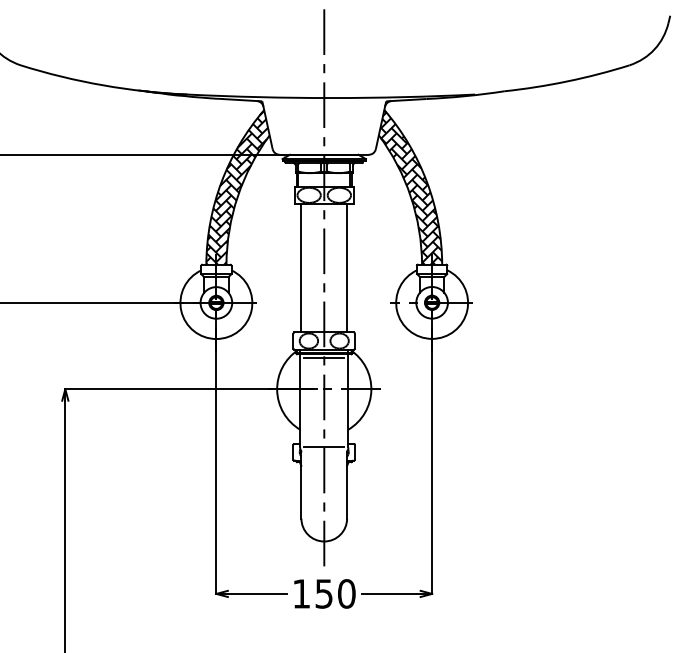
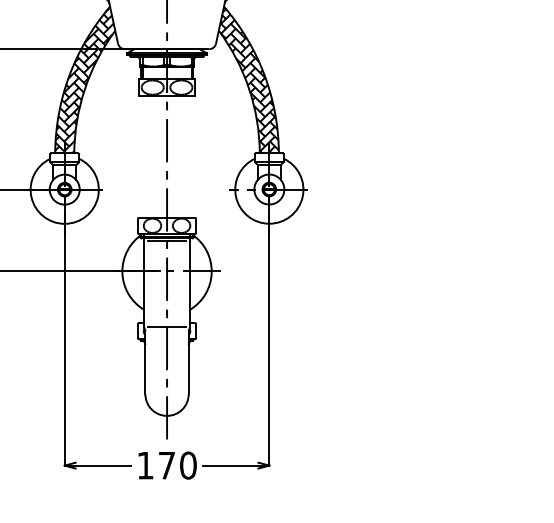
line: (301, 267) -> (145, 156), removed
line: (347, 267) -> (189, 156), removed
text: (323, 593) -> (166, 465), 150 -> 170

